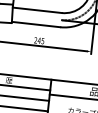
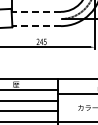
line: (37, 9) -> (36, 11), solid -> dashed
line: (35, 24) -> (36, 26), solid -> dashed

